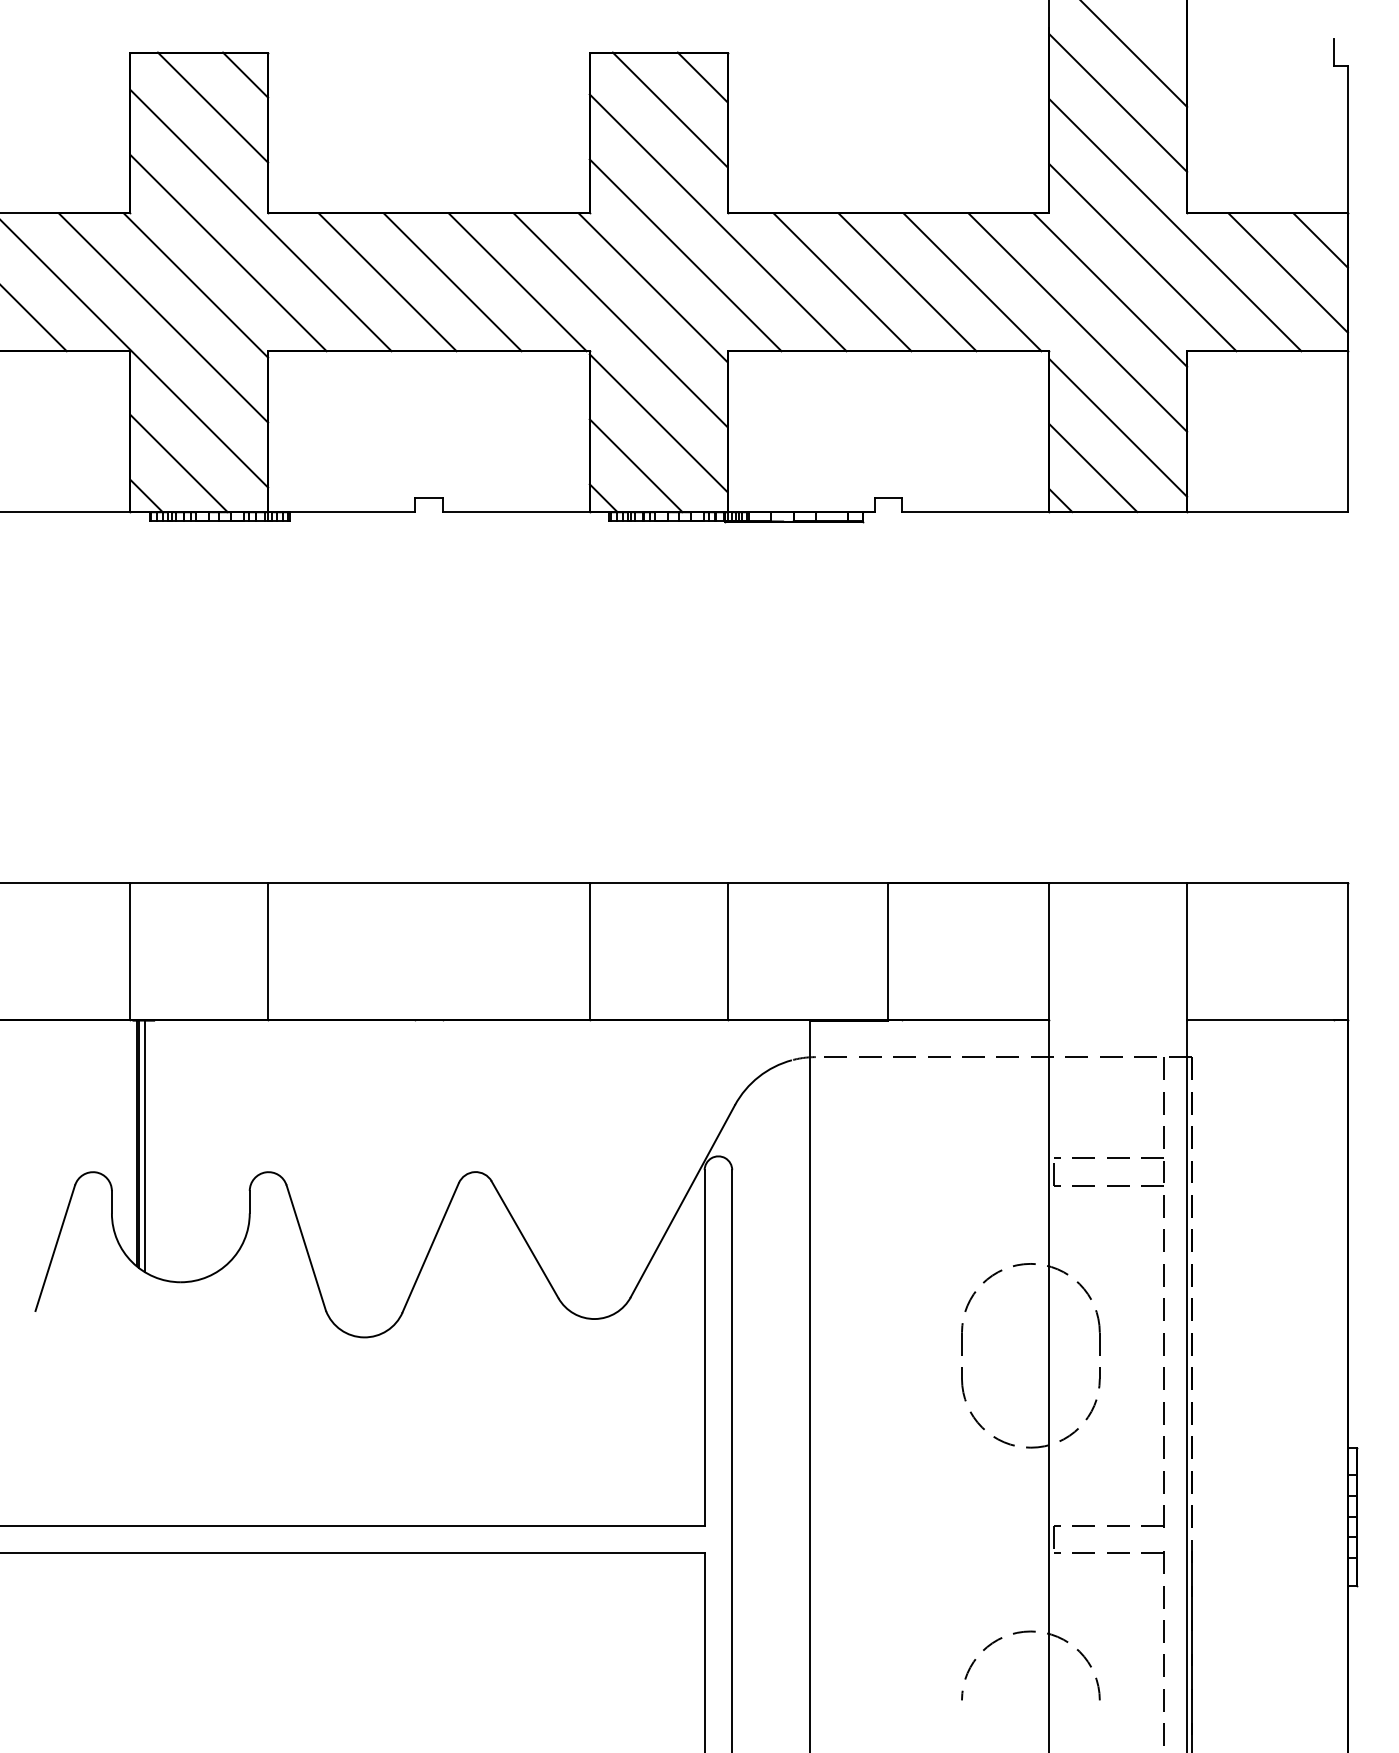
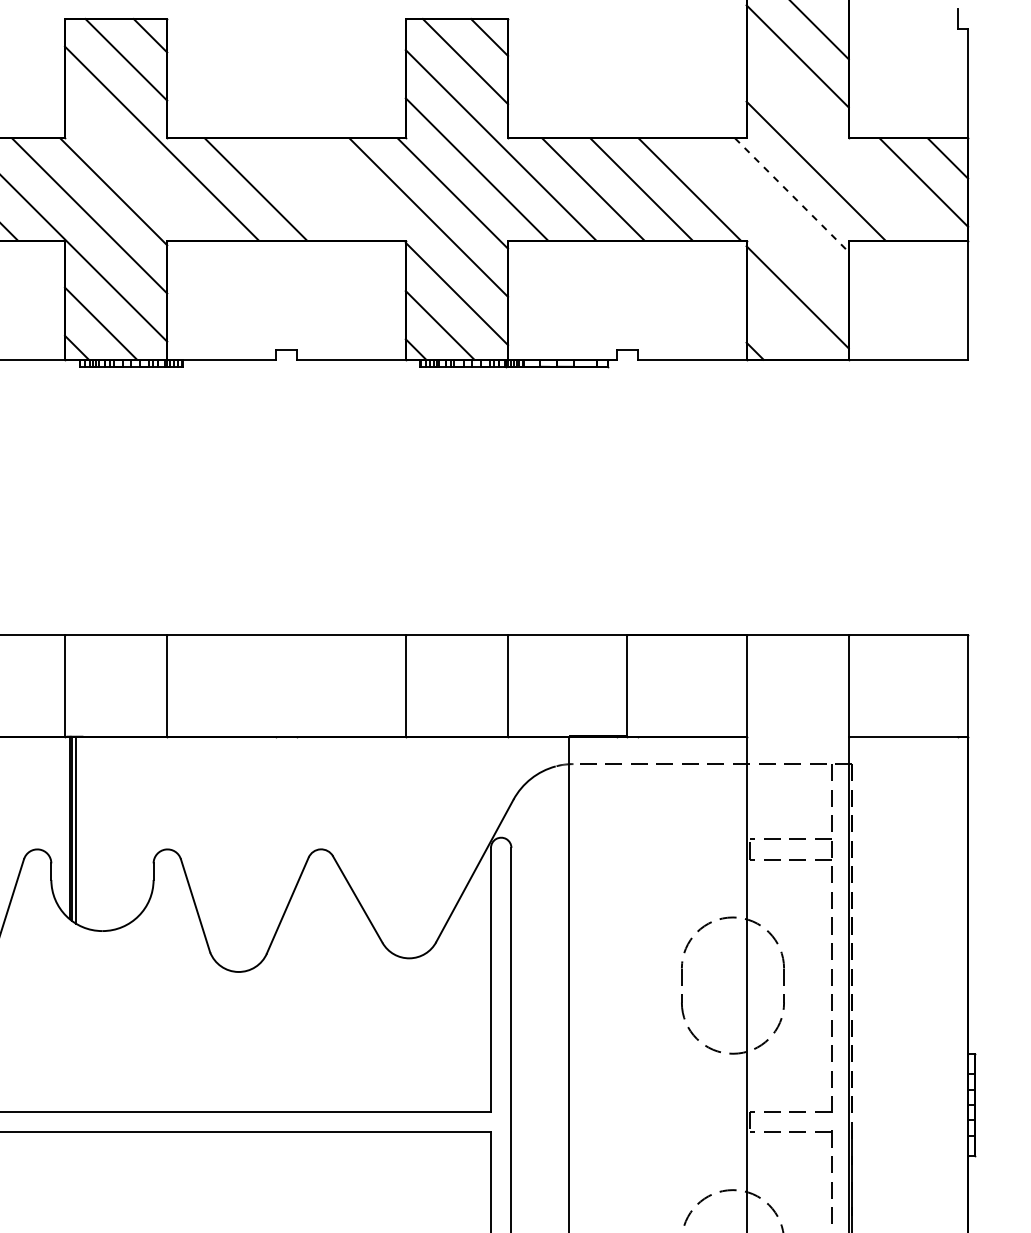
line: (1175, 225) -> (840, 147), removed
line: (228, 252) -> (137, 167), removed
line: (452, 282) -> (303, 189), removed
line: (517, 282) -> (352, 189), removed
line: (1110, 290) -> (792, 195), solid -> dashed
line: (1077, 322) -> (767, 219), removed
line: (1093, 468) -> (779, 327), removed

